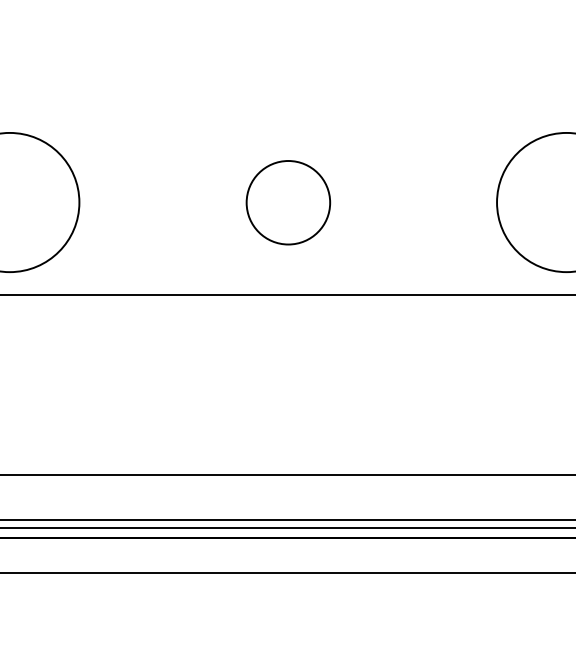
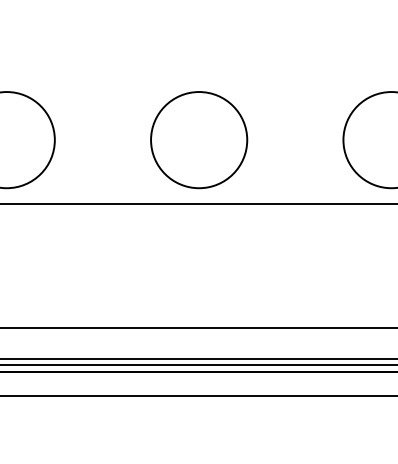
circle: (288, 203) -> (199, 140), size x1.67

